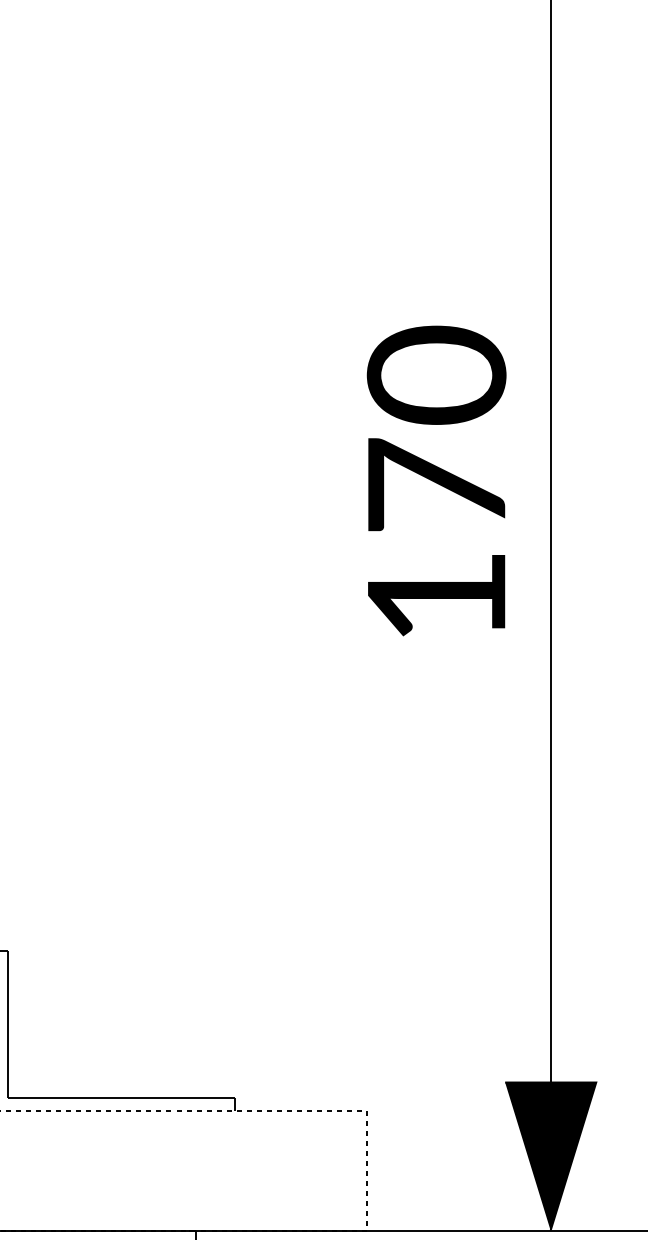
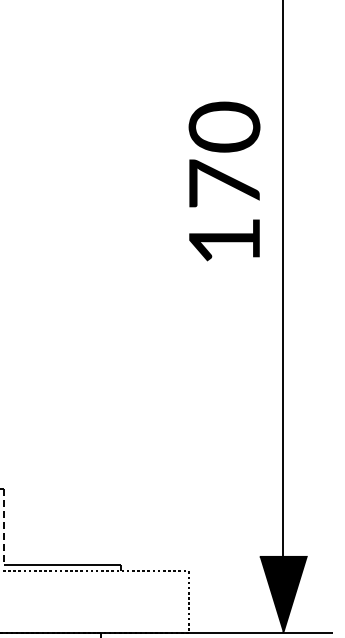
text: (436, 480) -> (224, 181), moved
line: (8, 1025) -> (4, 527), solid -> dashed

